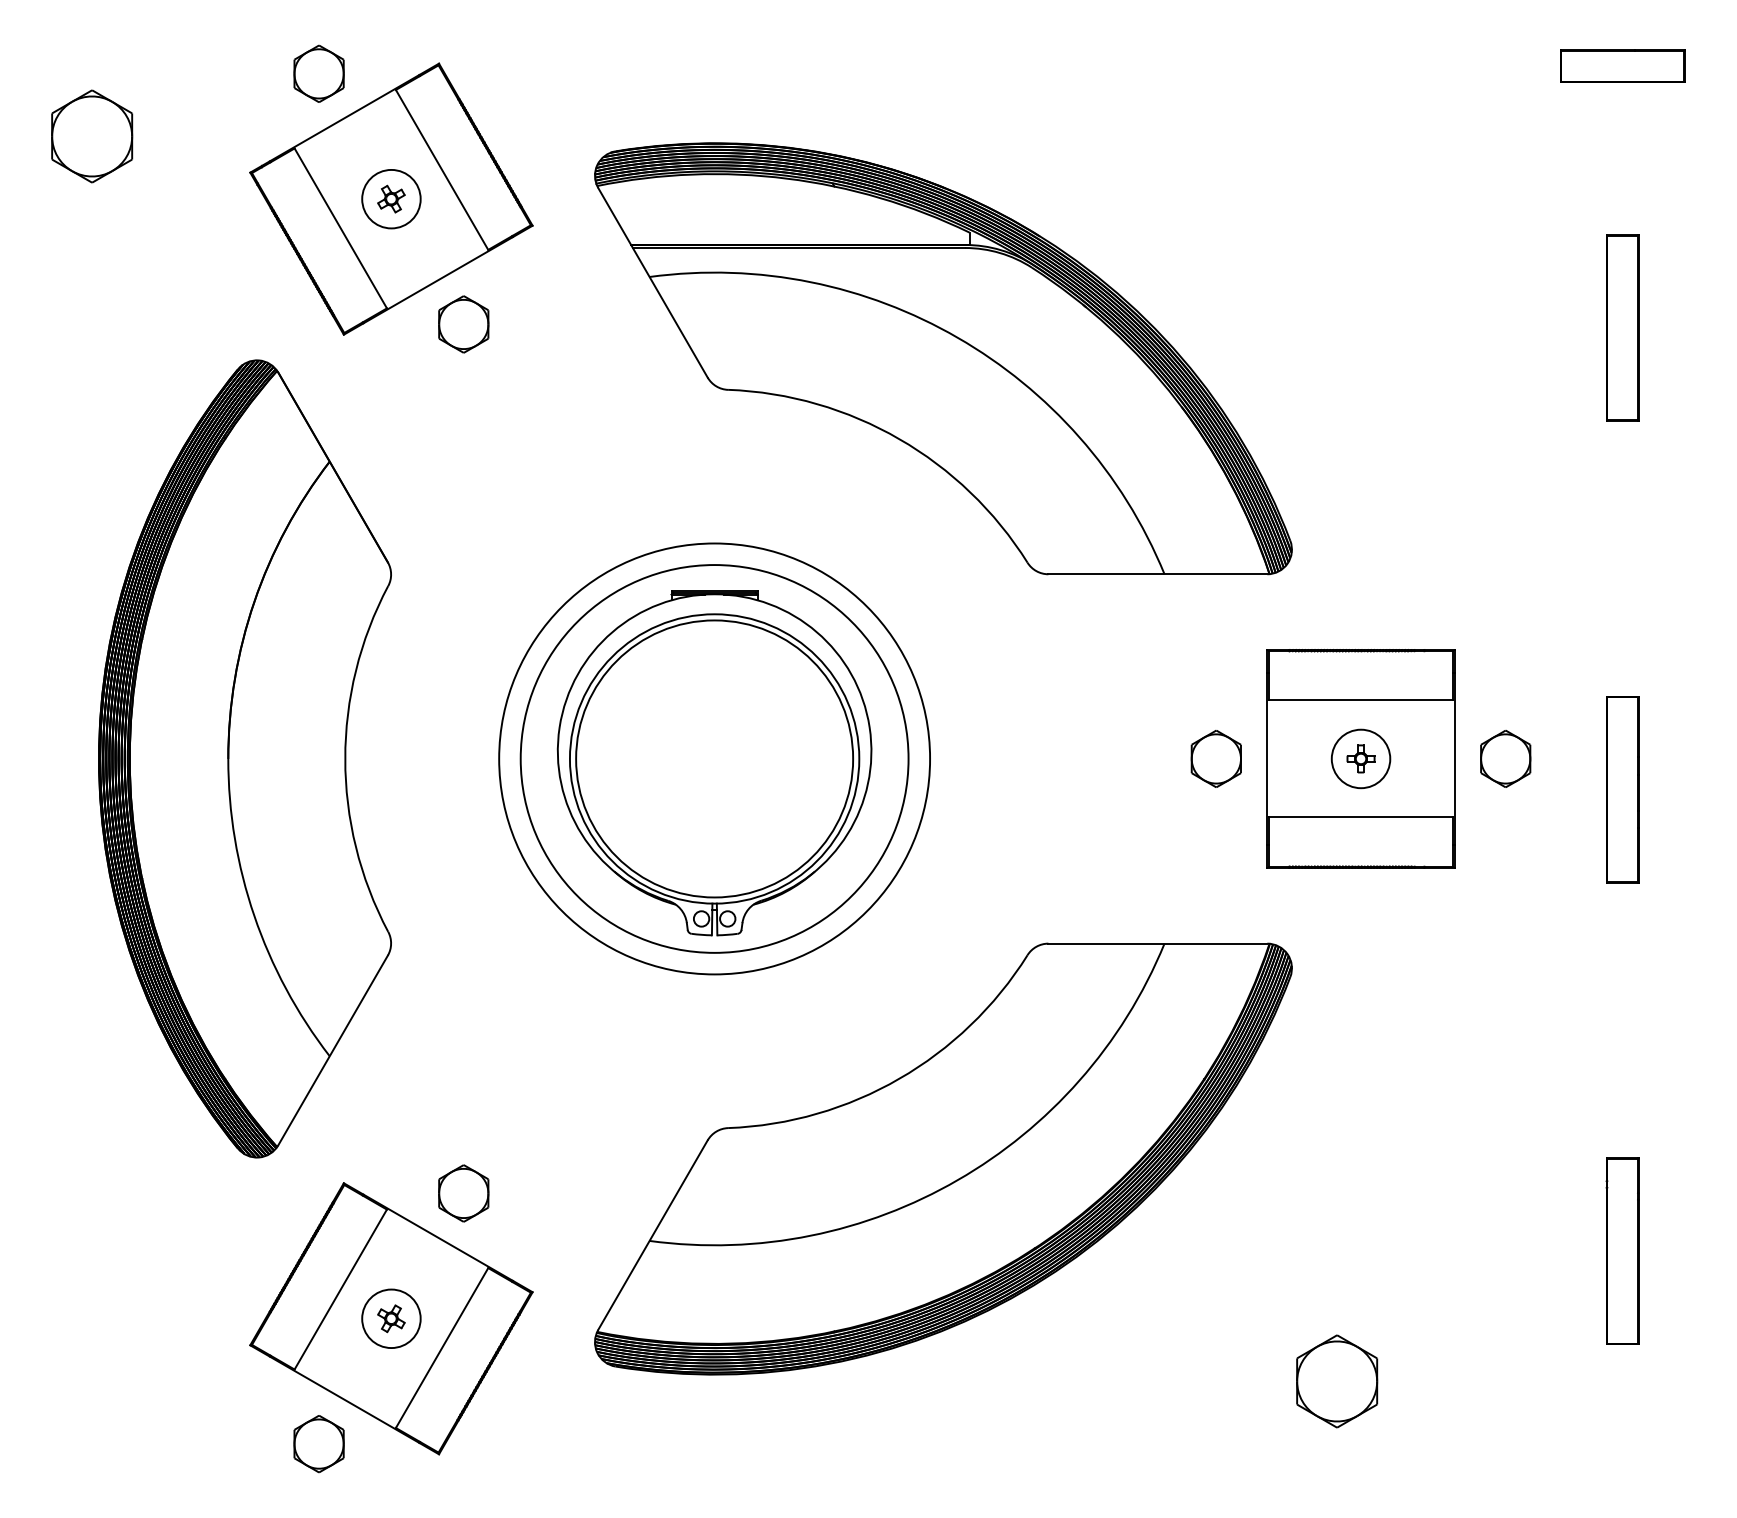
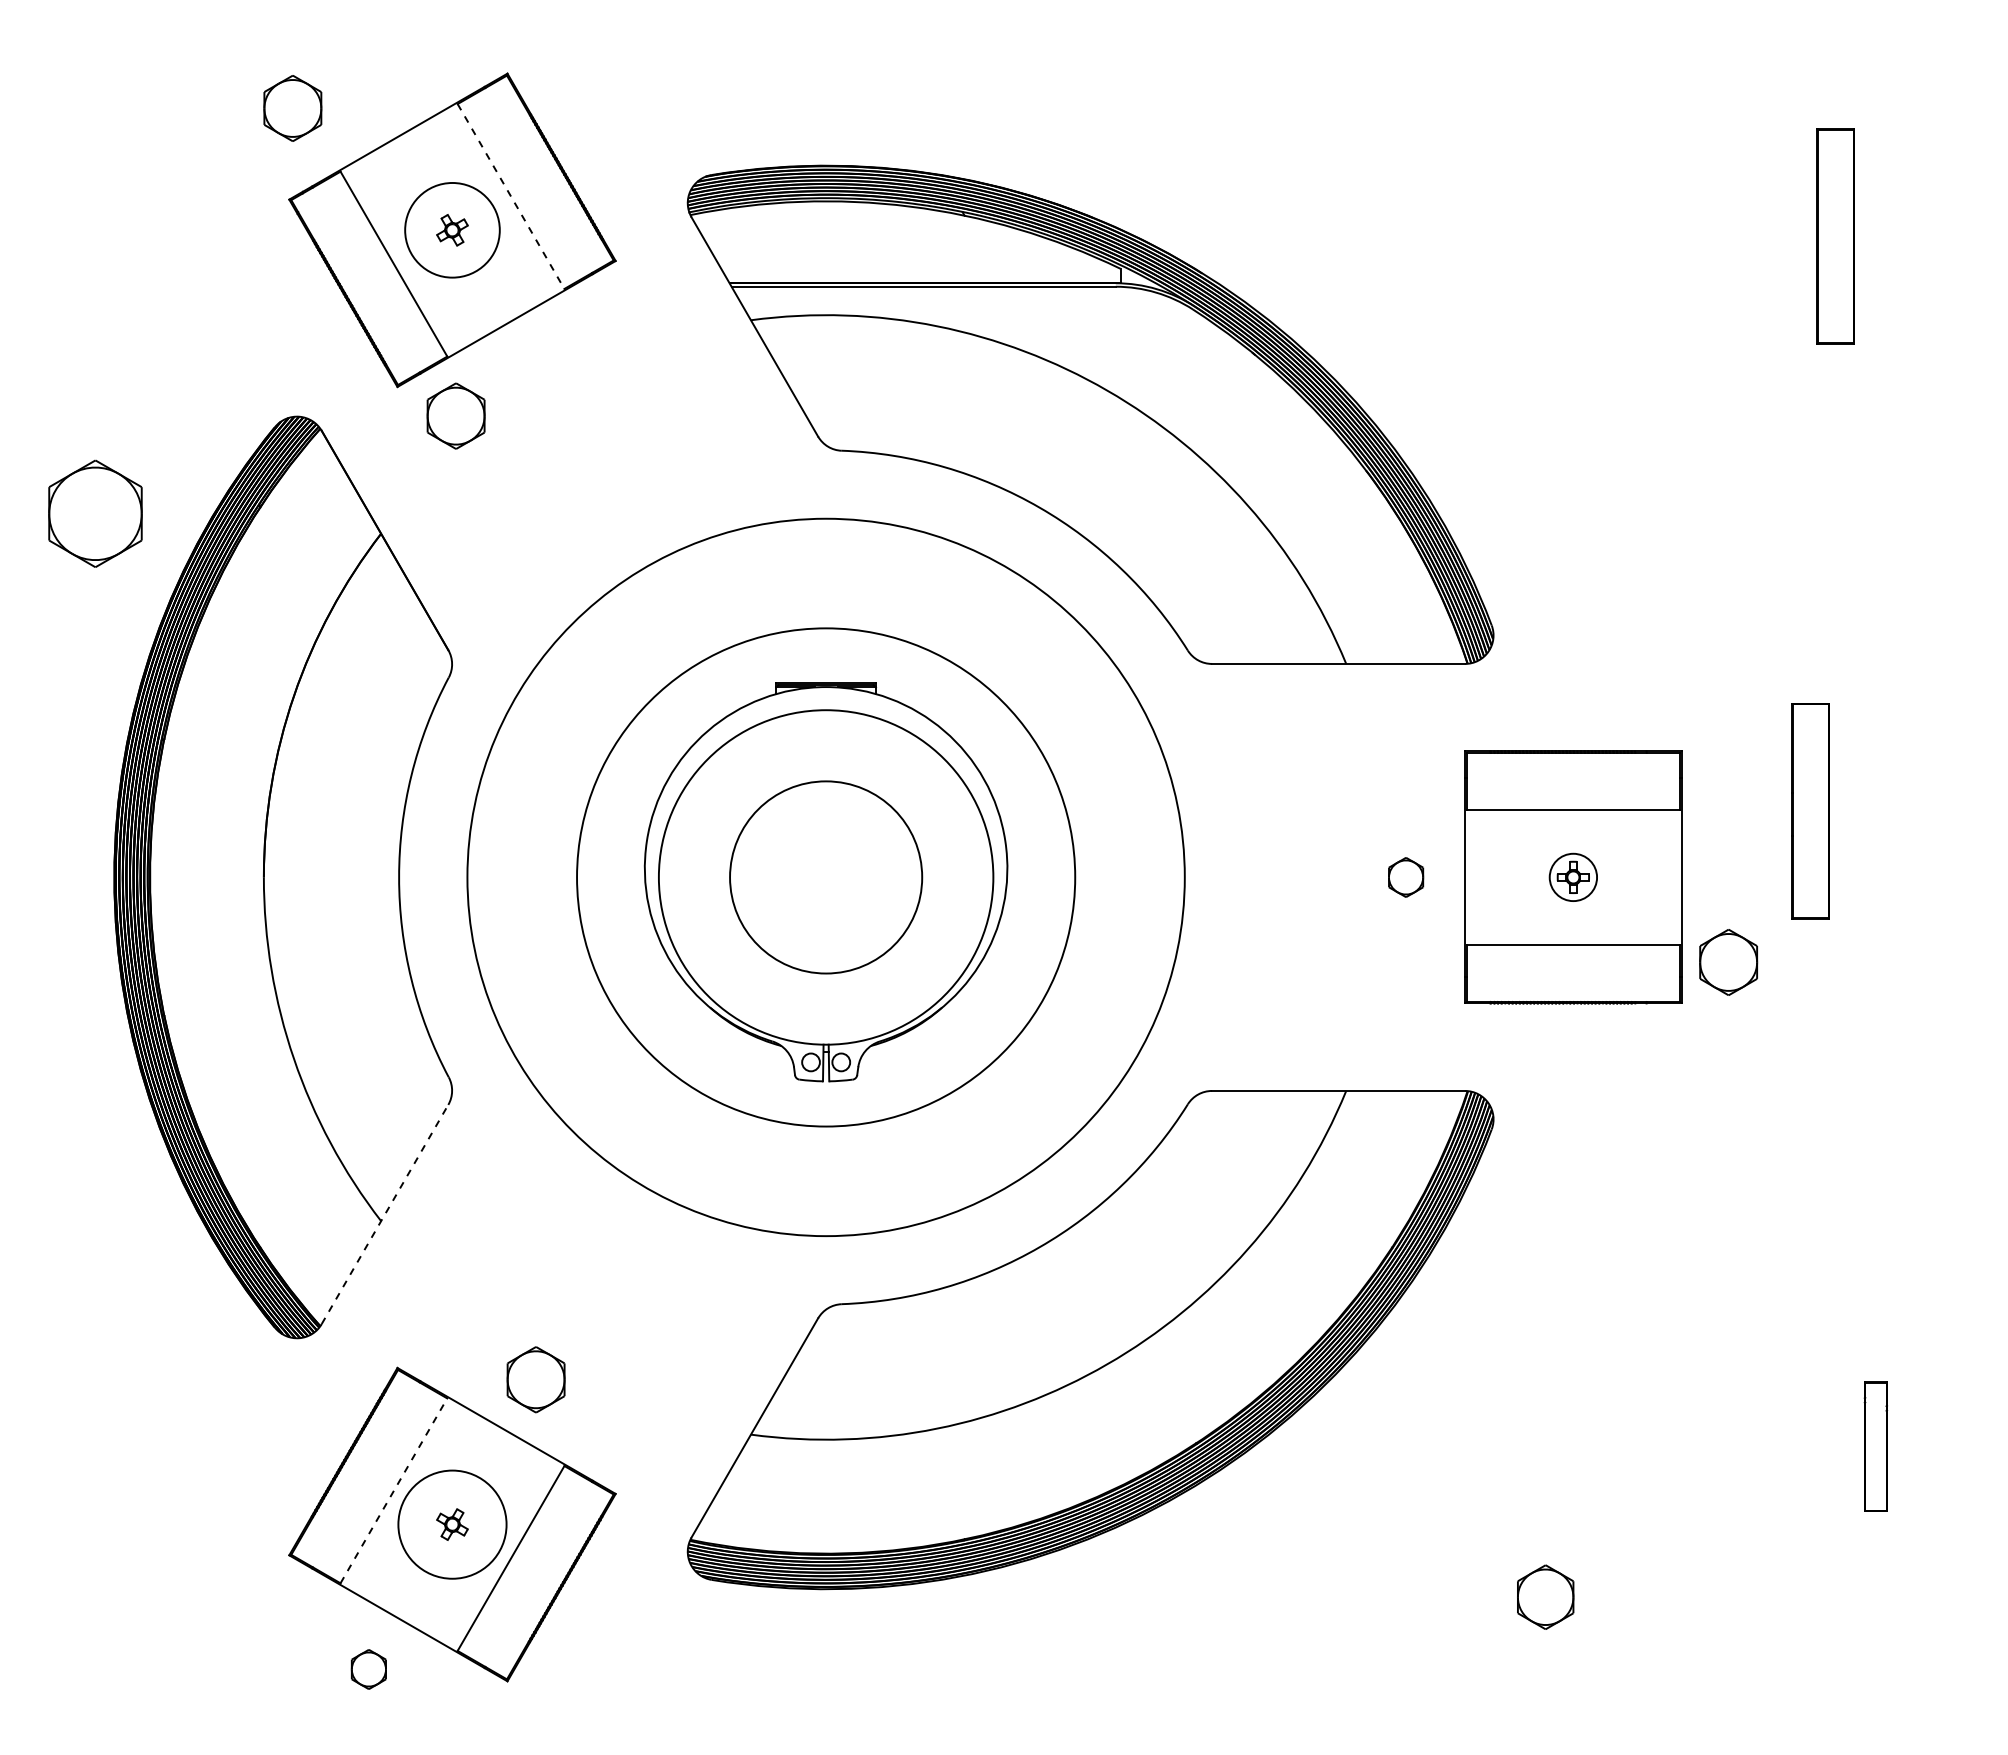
part: (1622, 66) -> (1875, 76), removed
part: (318, 73) -> (292, 108), moved
part: (92, 136) -> (95, 513), moved
line: (442, 169) -> (511, 196), solid -> dashed
circle: (391, 199) -> (452, 230), size x1.4
part: (463, 323) -> (455, 415), moved
part: (1622, 328) -> (1835, 236), moved
circle: (714, 759) -> (825, 877), size x0.6
circle: (714, 759) -> (825, 877), size x1.6
part: (1215, 759) -> (1405, 877), size x0.6
circle: (1361, 759) -> (1573, 877), size x0.7
part: (1505, 759) -> (1728, 962), moved
part: (1622, 790) -> (1810, 811), moved
line: (333, 1050) -> (385, 1214), solid -> dashed
part: (1622, 1251) -> (1875, 1446), size x0.6
line: (340, 1289) -> (393, 1490), solid -> dashed
circle: (391, 1318) -> (452, 1524), size x1.6
part: (1336, 1381) -> (1545, 1597), size x0.6
part: (318, 1444) -> (368, 1669), size x0.6

